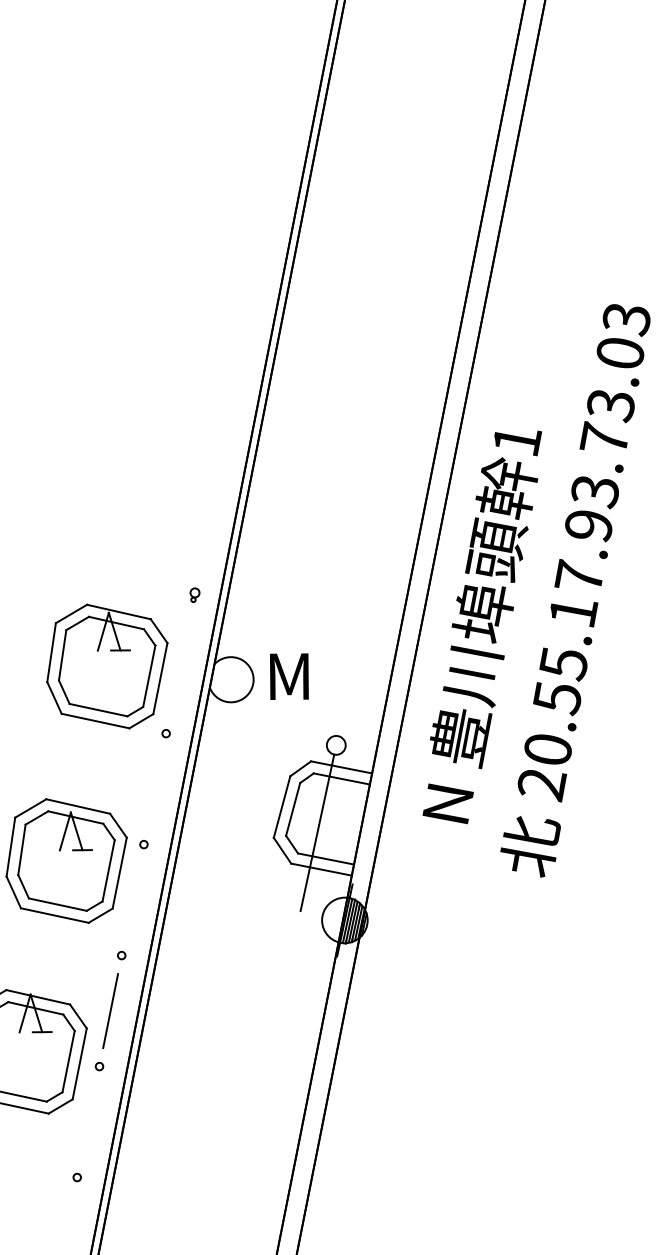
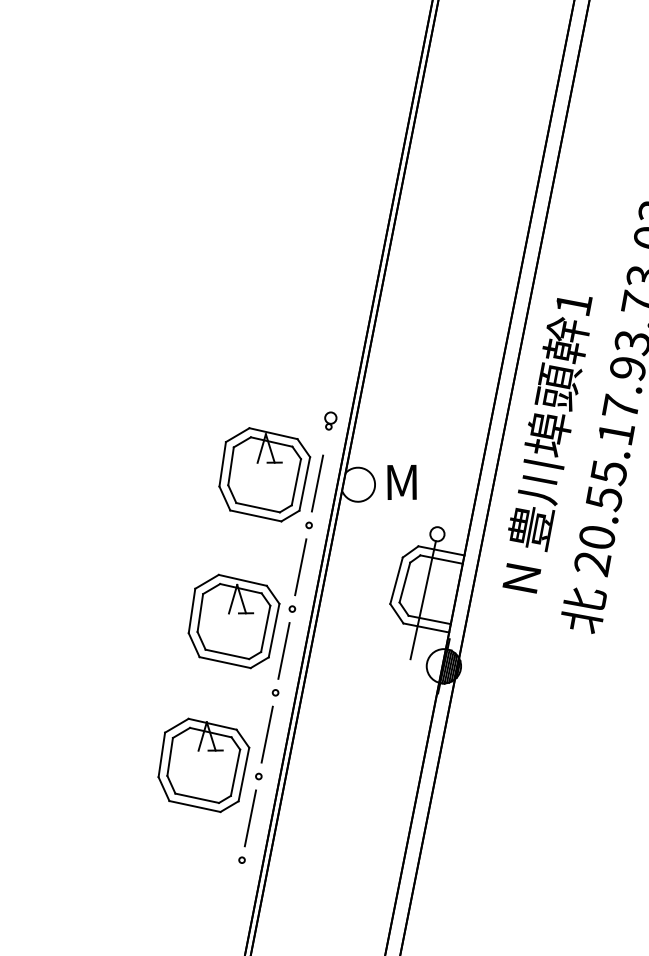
part: (194, 594) -> (330, 420), size x1.67
line: (177, 678) -> (317, 483), added
line: (154, 789) -> (300, 567), added
line: (132, 899) -> (283, 650), added
line: (88, 1122) -> (250, 818), added

